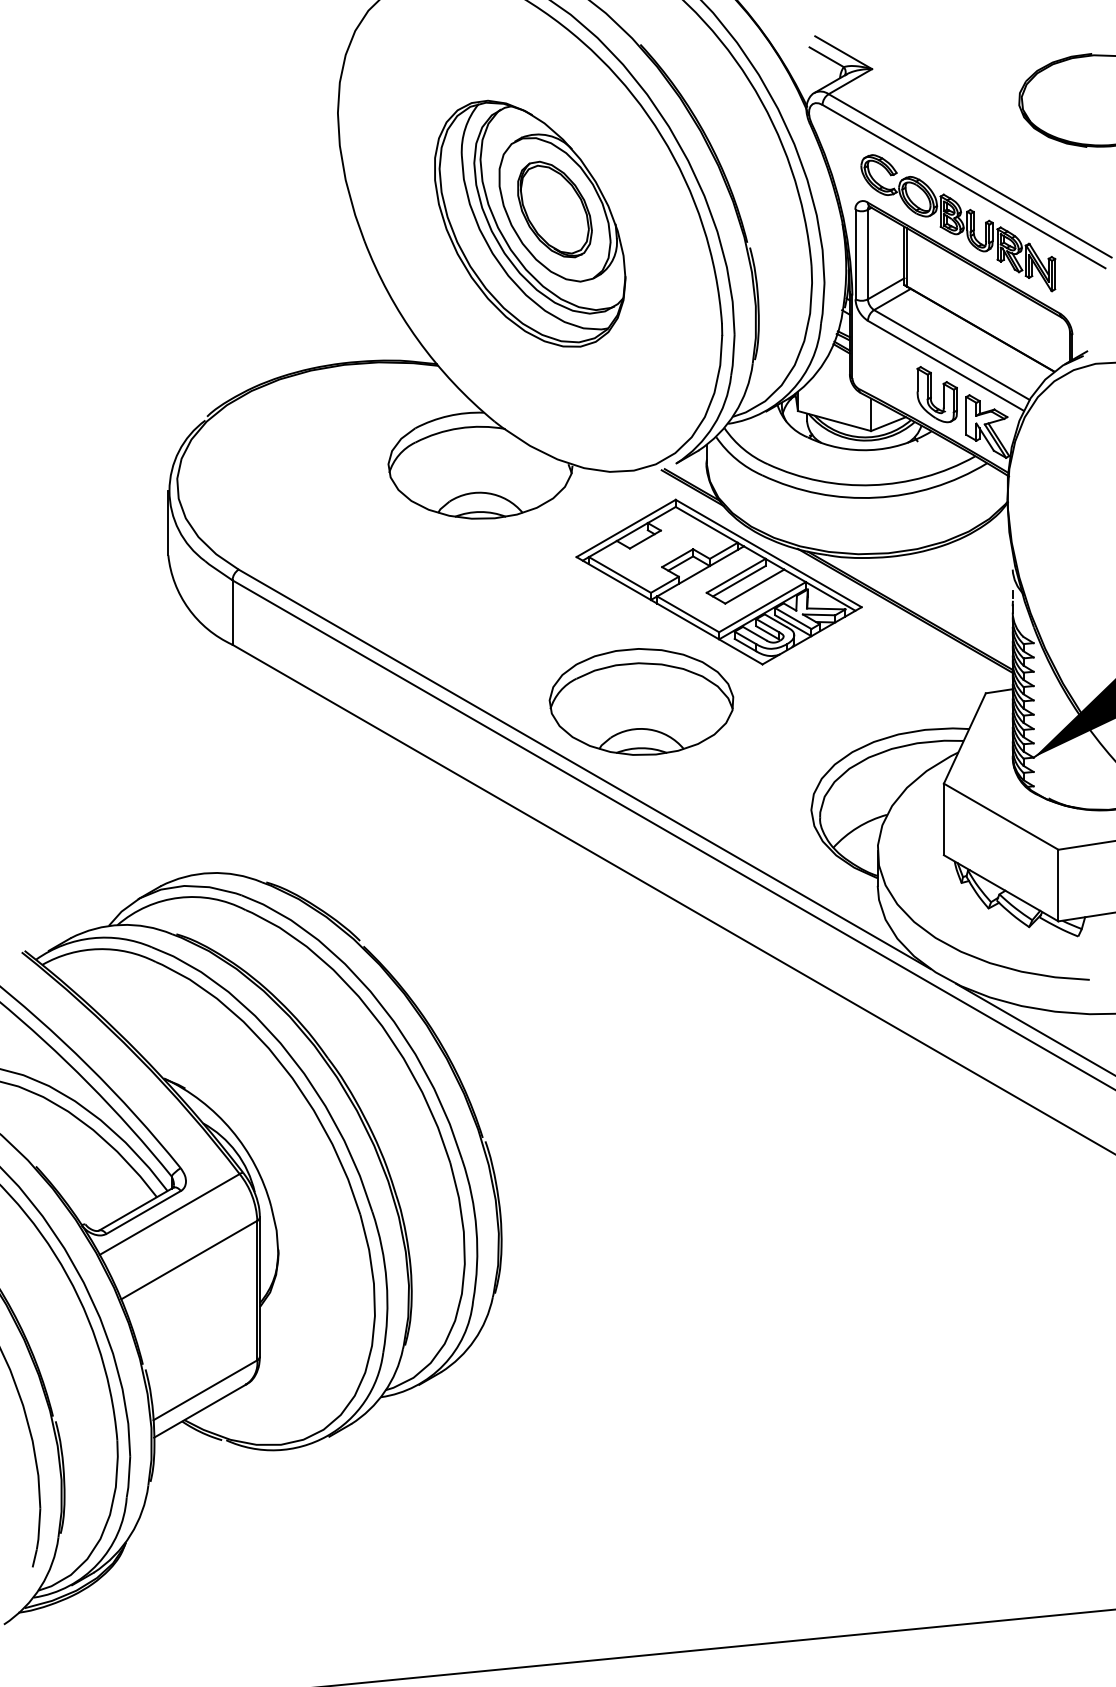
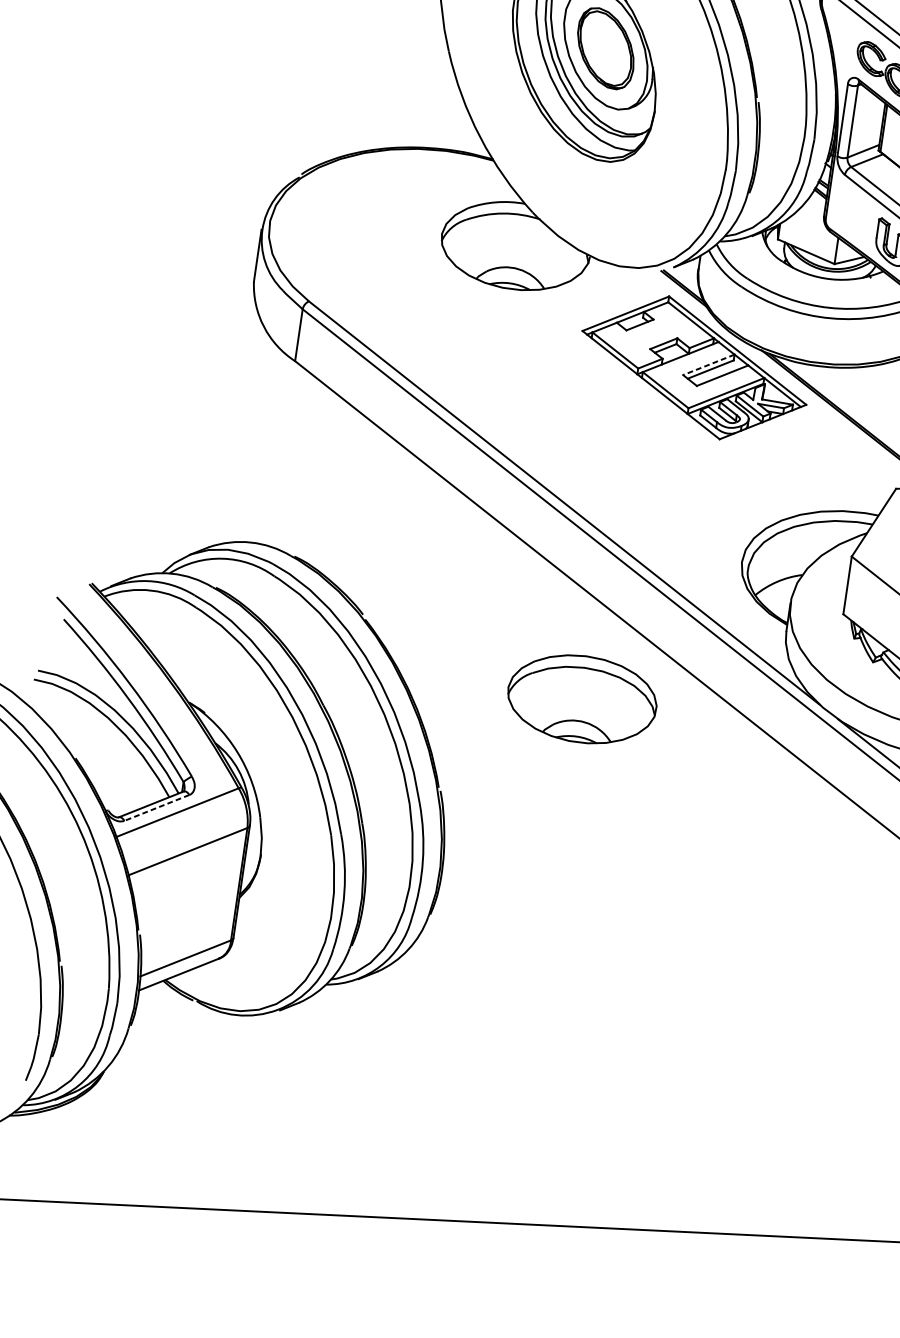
line: (736, 575) -> (709, 364), solid -> dashed
part: (641, 701) -> (582, 698), moved
line: (143, 1212) -> (156, 807), solid -> dashed

